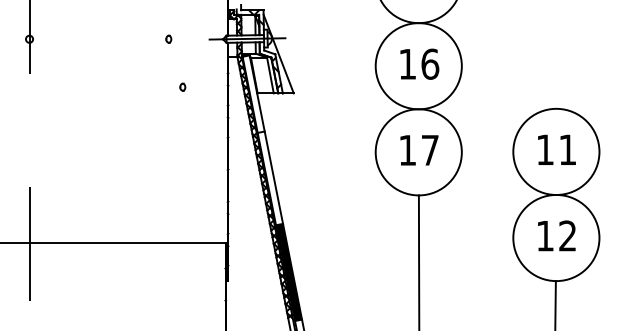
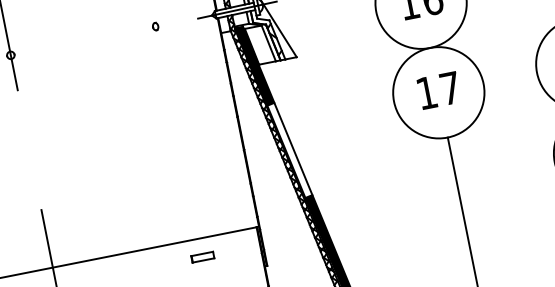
part: (182, 86) -> (179, 72), removed
fill: (253, 93) -> (254, 65), added
part: (170, 260) -> (202, 256), added

